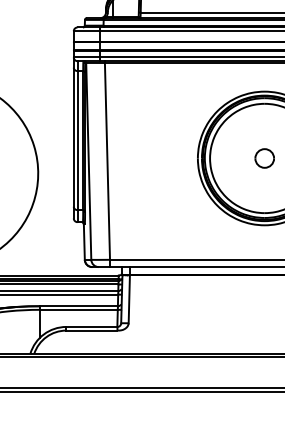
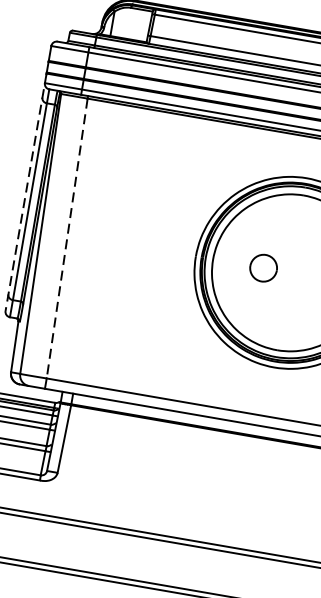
line: (73, 134) -> (25, 192), solid -> dashed
part: (264, 158) -> (263, 268), moved
line: (107, 161) -> (67, 238), solid -> dashed

